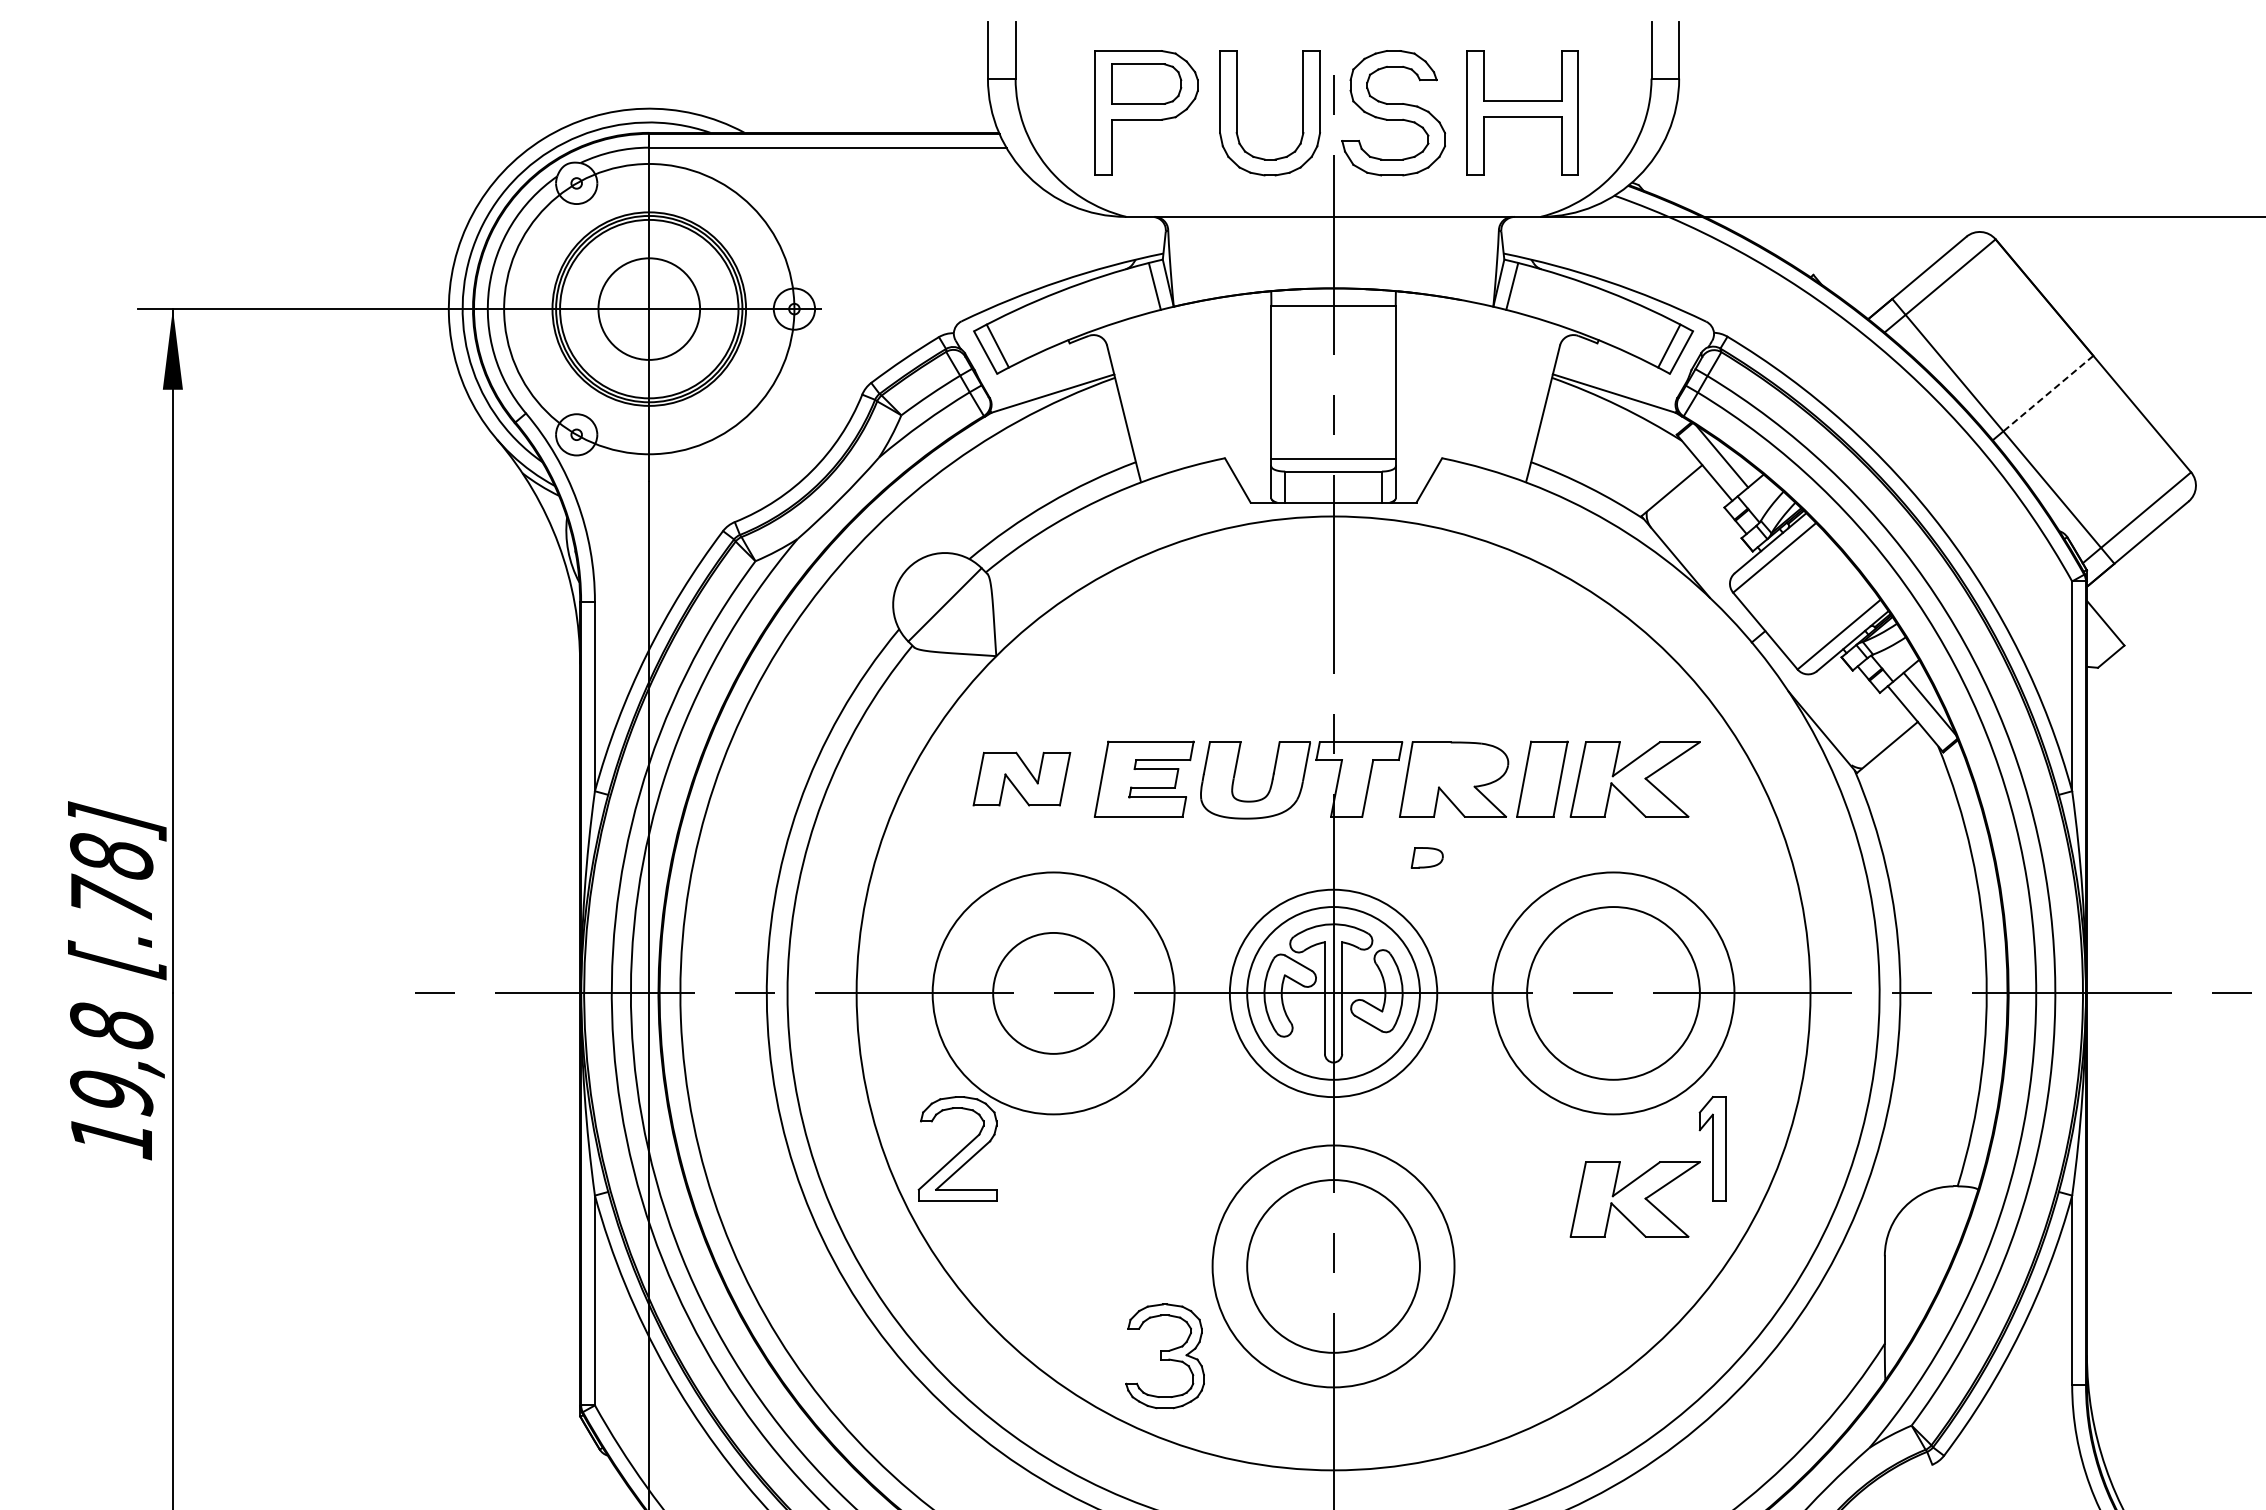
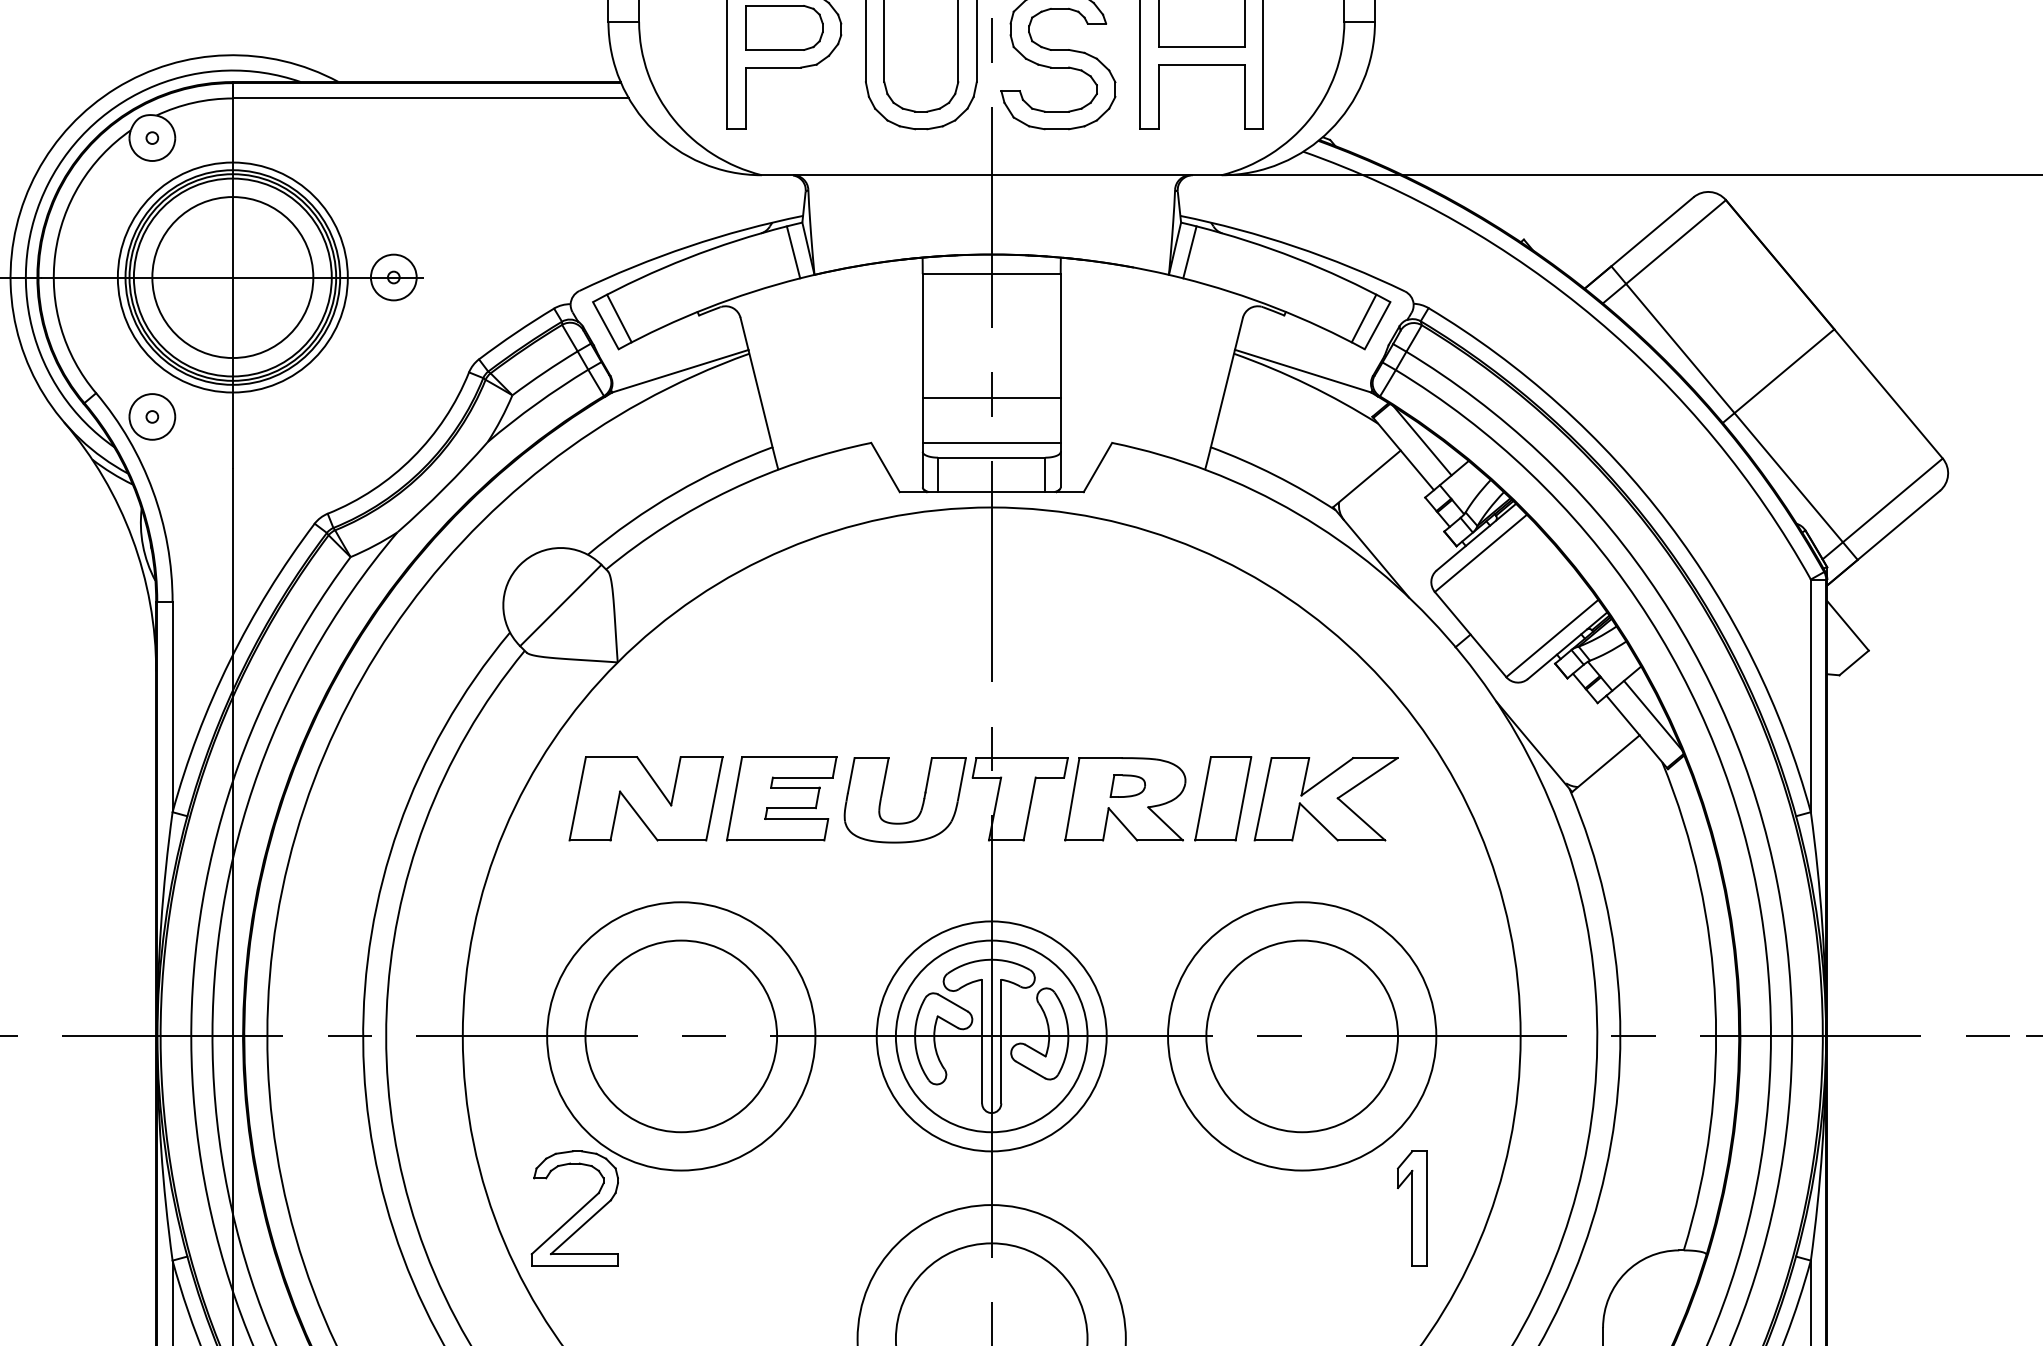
circle: (648, 308) -> (231, 276), size x0.71
circle: (648, 308) -> (231, 276), size x1.43
line: (2048, 393) -> (1784, 371), dashed -> solid
line: (1333, 417) -> (991, 397), added
part: (1021, 778) -> (645, 798), size x1.43
part: (1426, 857) -> (1126, 785), moved
circle: (1053, 993) -> (681, 1036), size x1.43
part: (1634, 1199) -> (1325, 1264), removed

